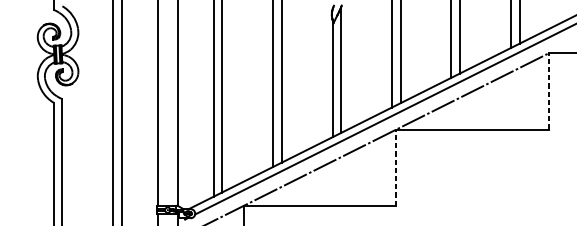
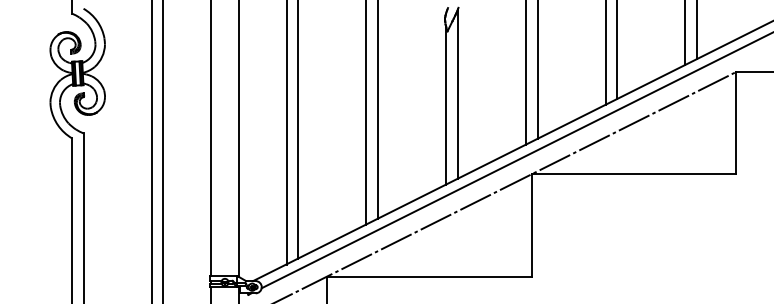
line: (548, 91) -> (736, 122), dashed -> solid
line: (396, 167) -> (531, 224), dashed -> solid

